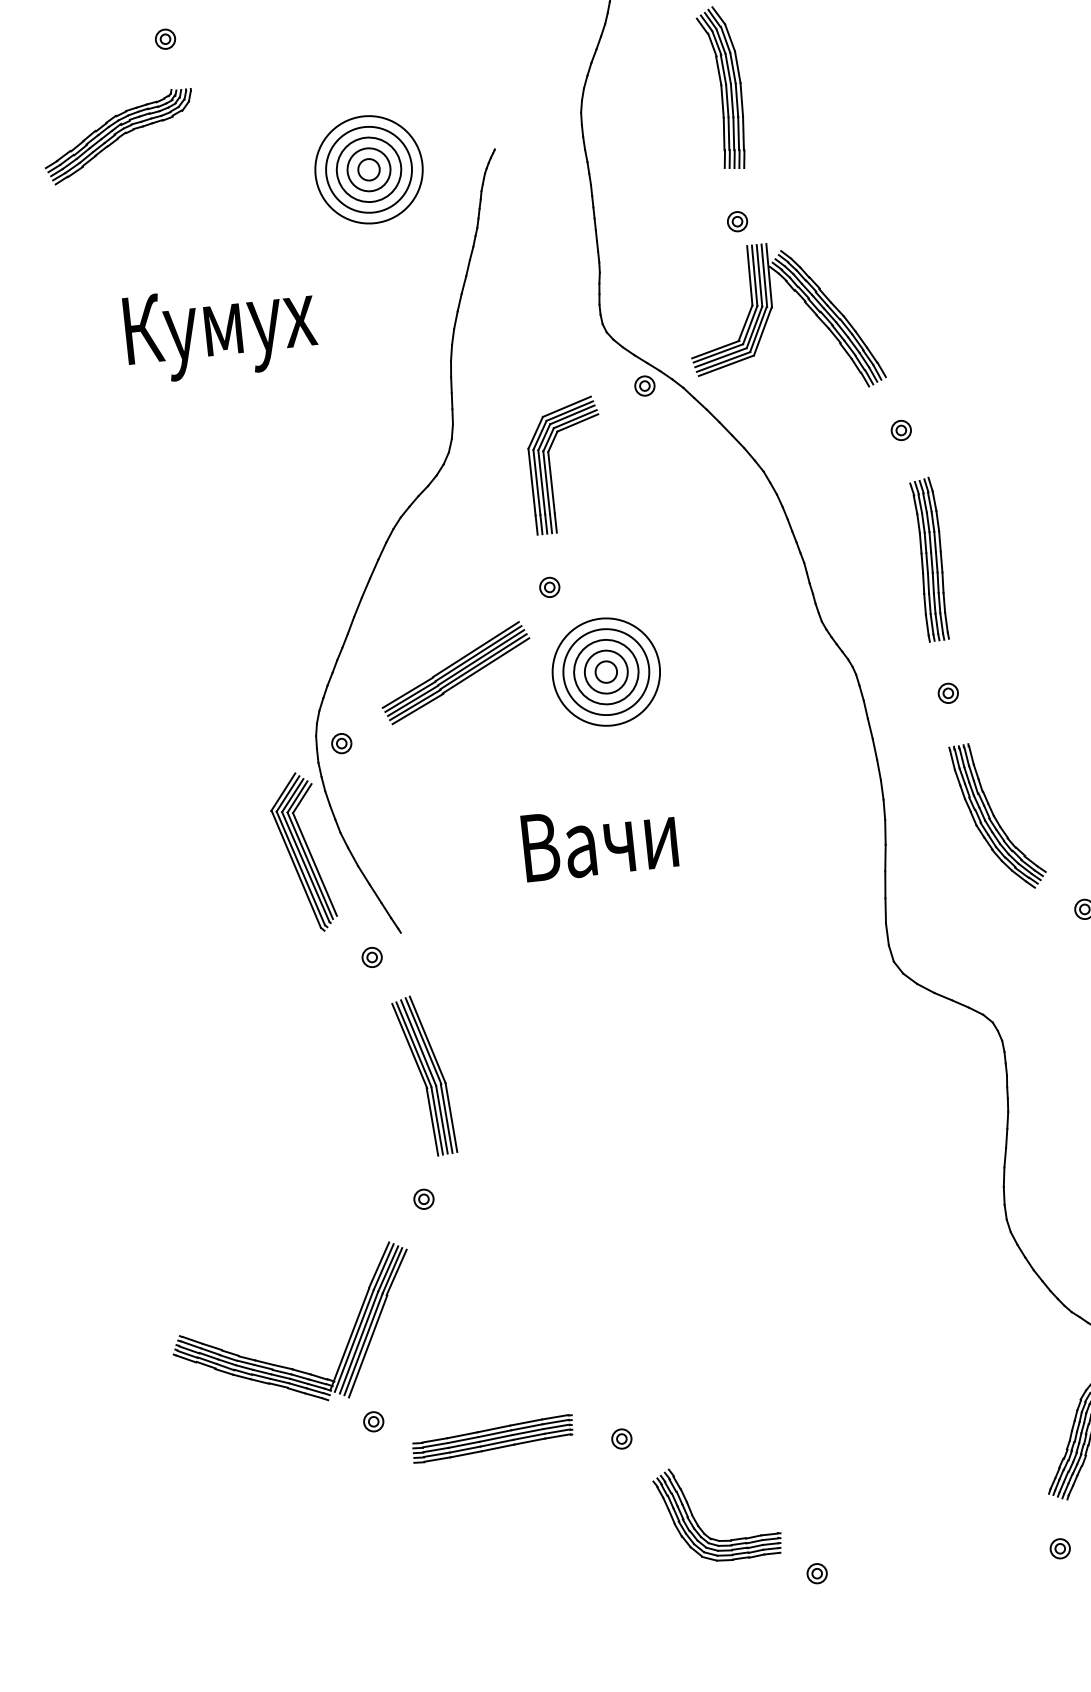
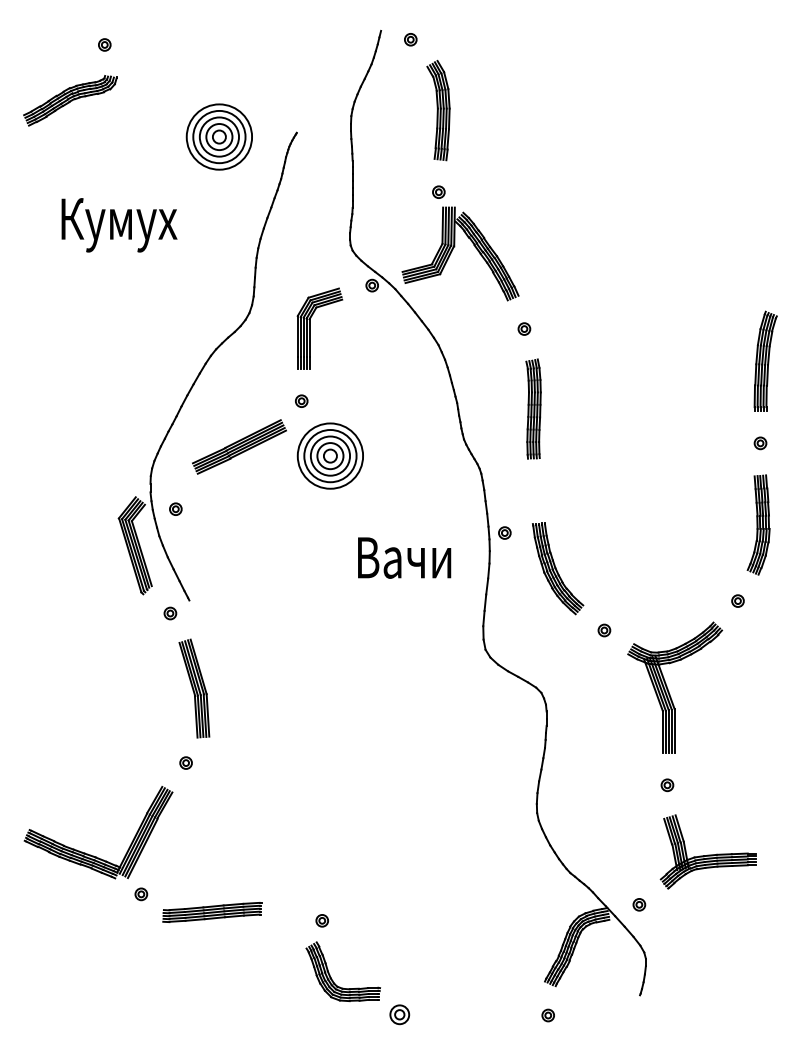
part: (947, 692) -> (504, 532), moved
part: (341, 742) -> (175, 508), moved
text: (599, 840) -> (404, 557), moved
part: (620, 1438) -> (321, 920), moved
part: (816, 1573) -> (399, 1014), size x1.6

